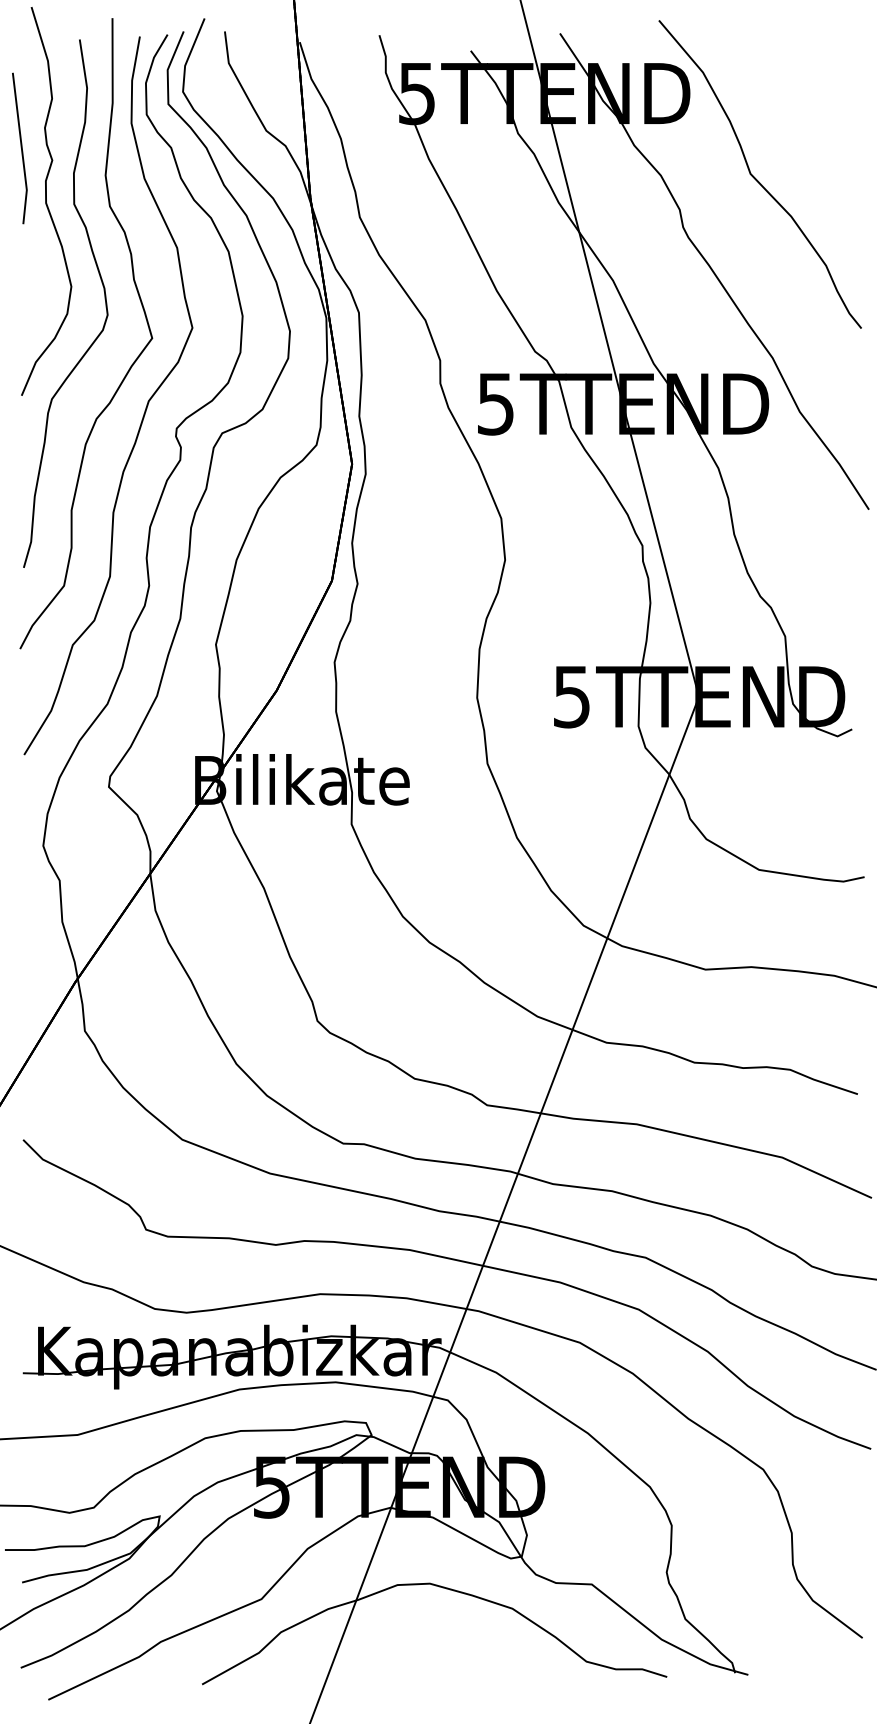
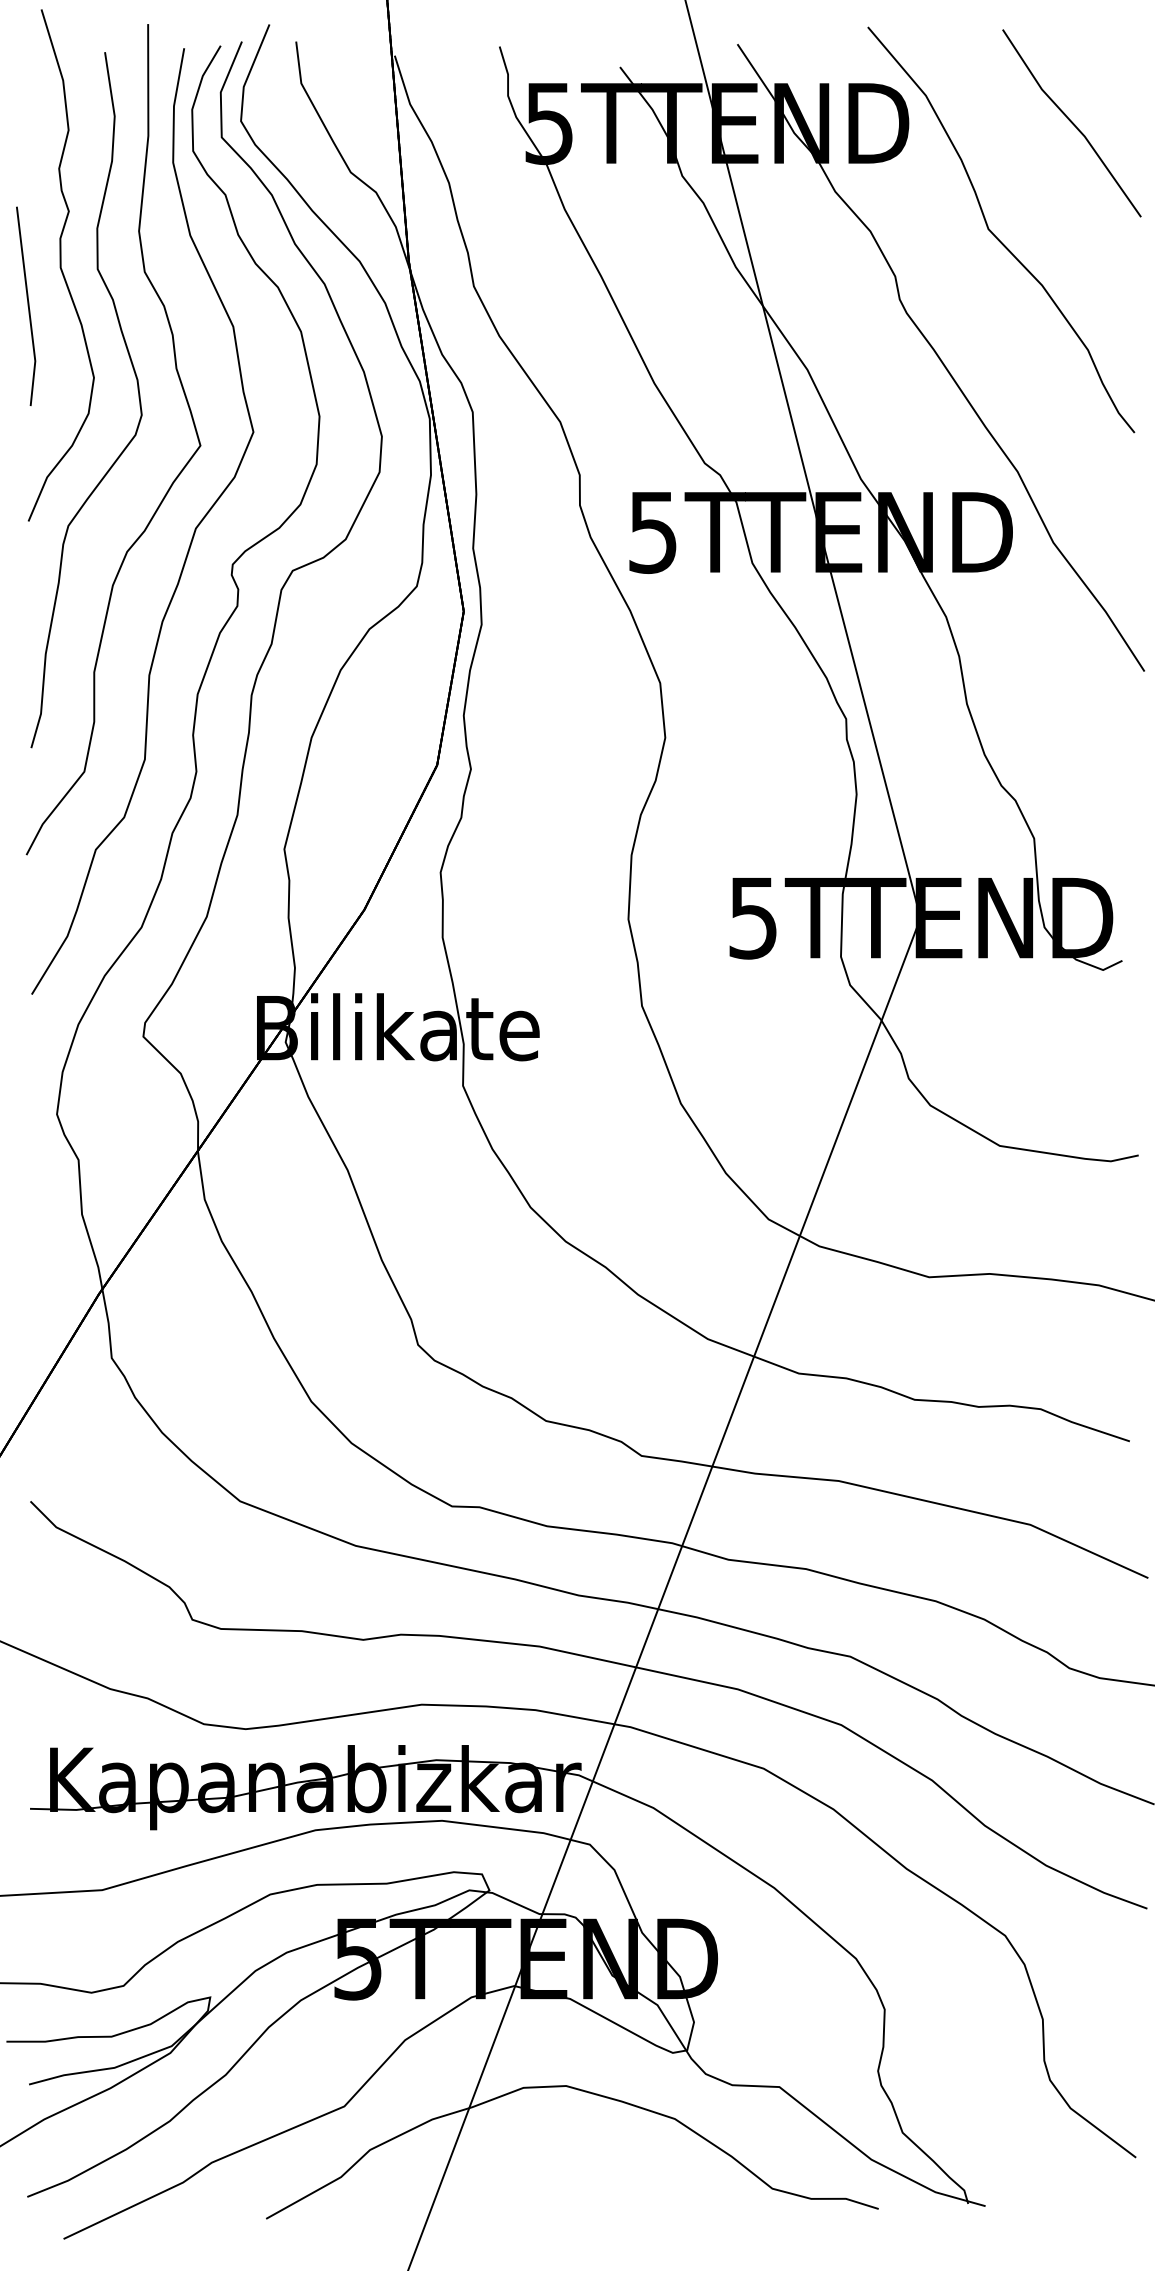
line: (813, 93) -> (1071, 123), added
line: (20, 147) -> (26, 305), moved

